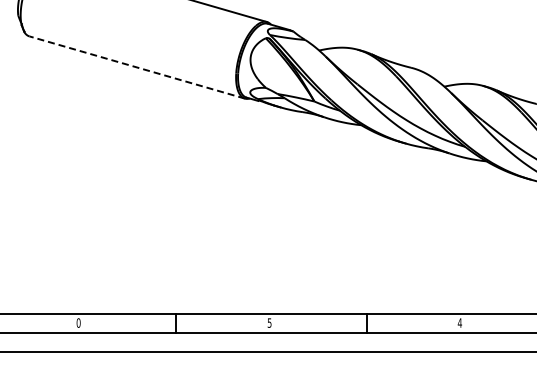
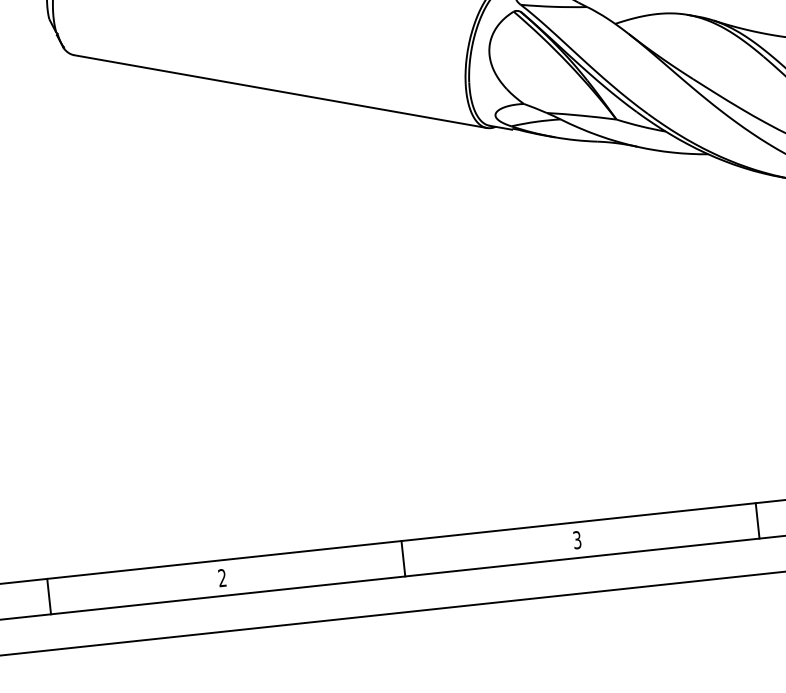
line: (136, 67) -> (279, 91), dashed -> solid
text: (78, 322) -> (222, 577), 0 -> 2
text: (269, 322) -> (576, 539), 5 -> 3

